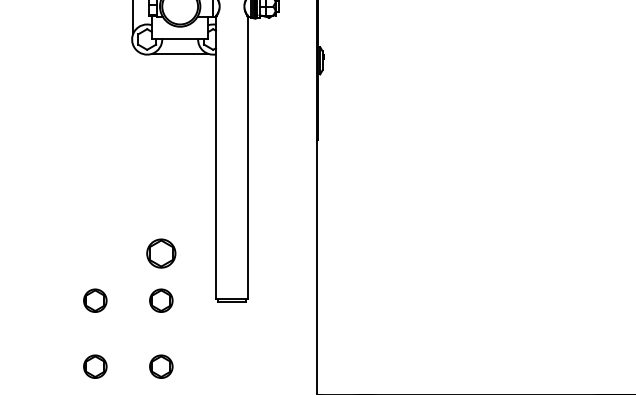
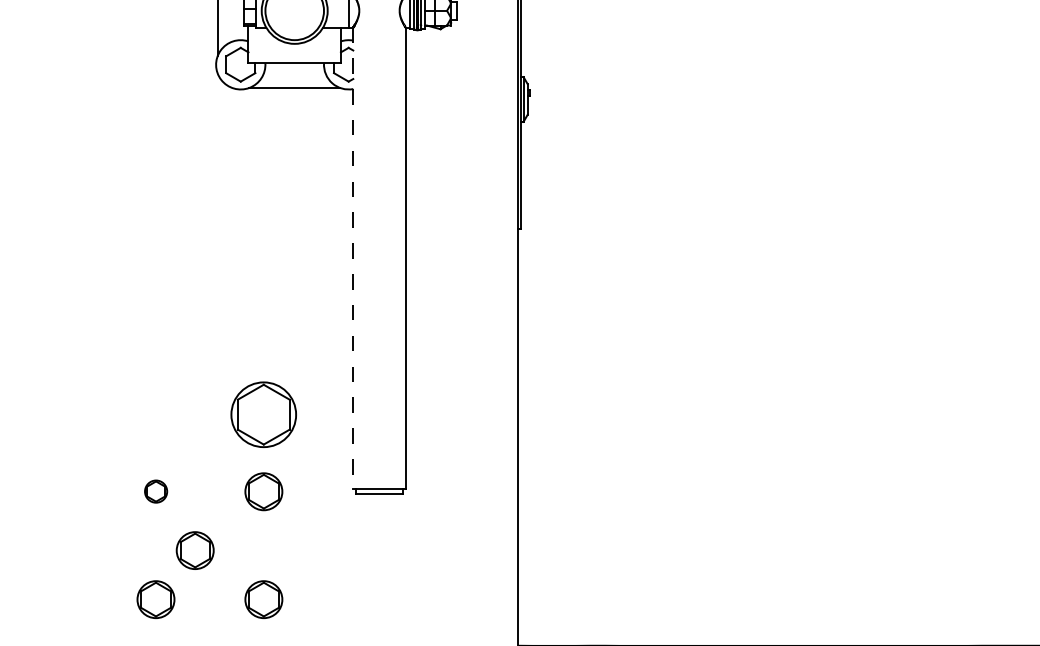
line: (216, 158) -> (354, 259), solid -> dashed
part: (161, 253) -> (264, 414), size x1.4
part: (95, 300) -> (156, 491), size x0.6
part: (119, 336) -> (195, 550), added

